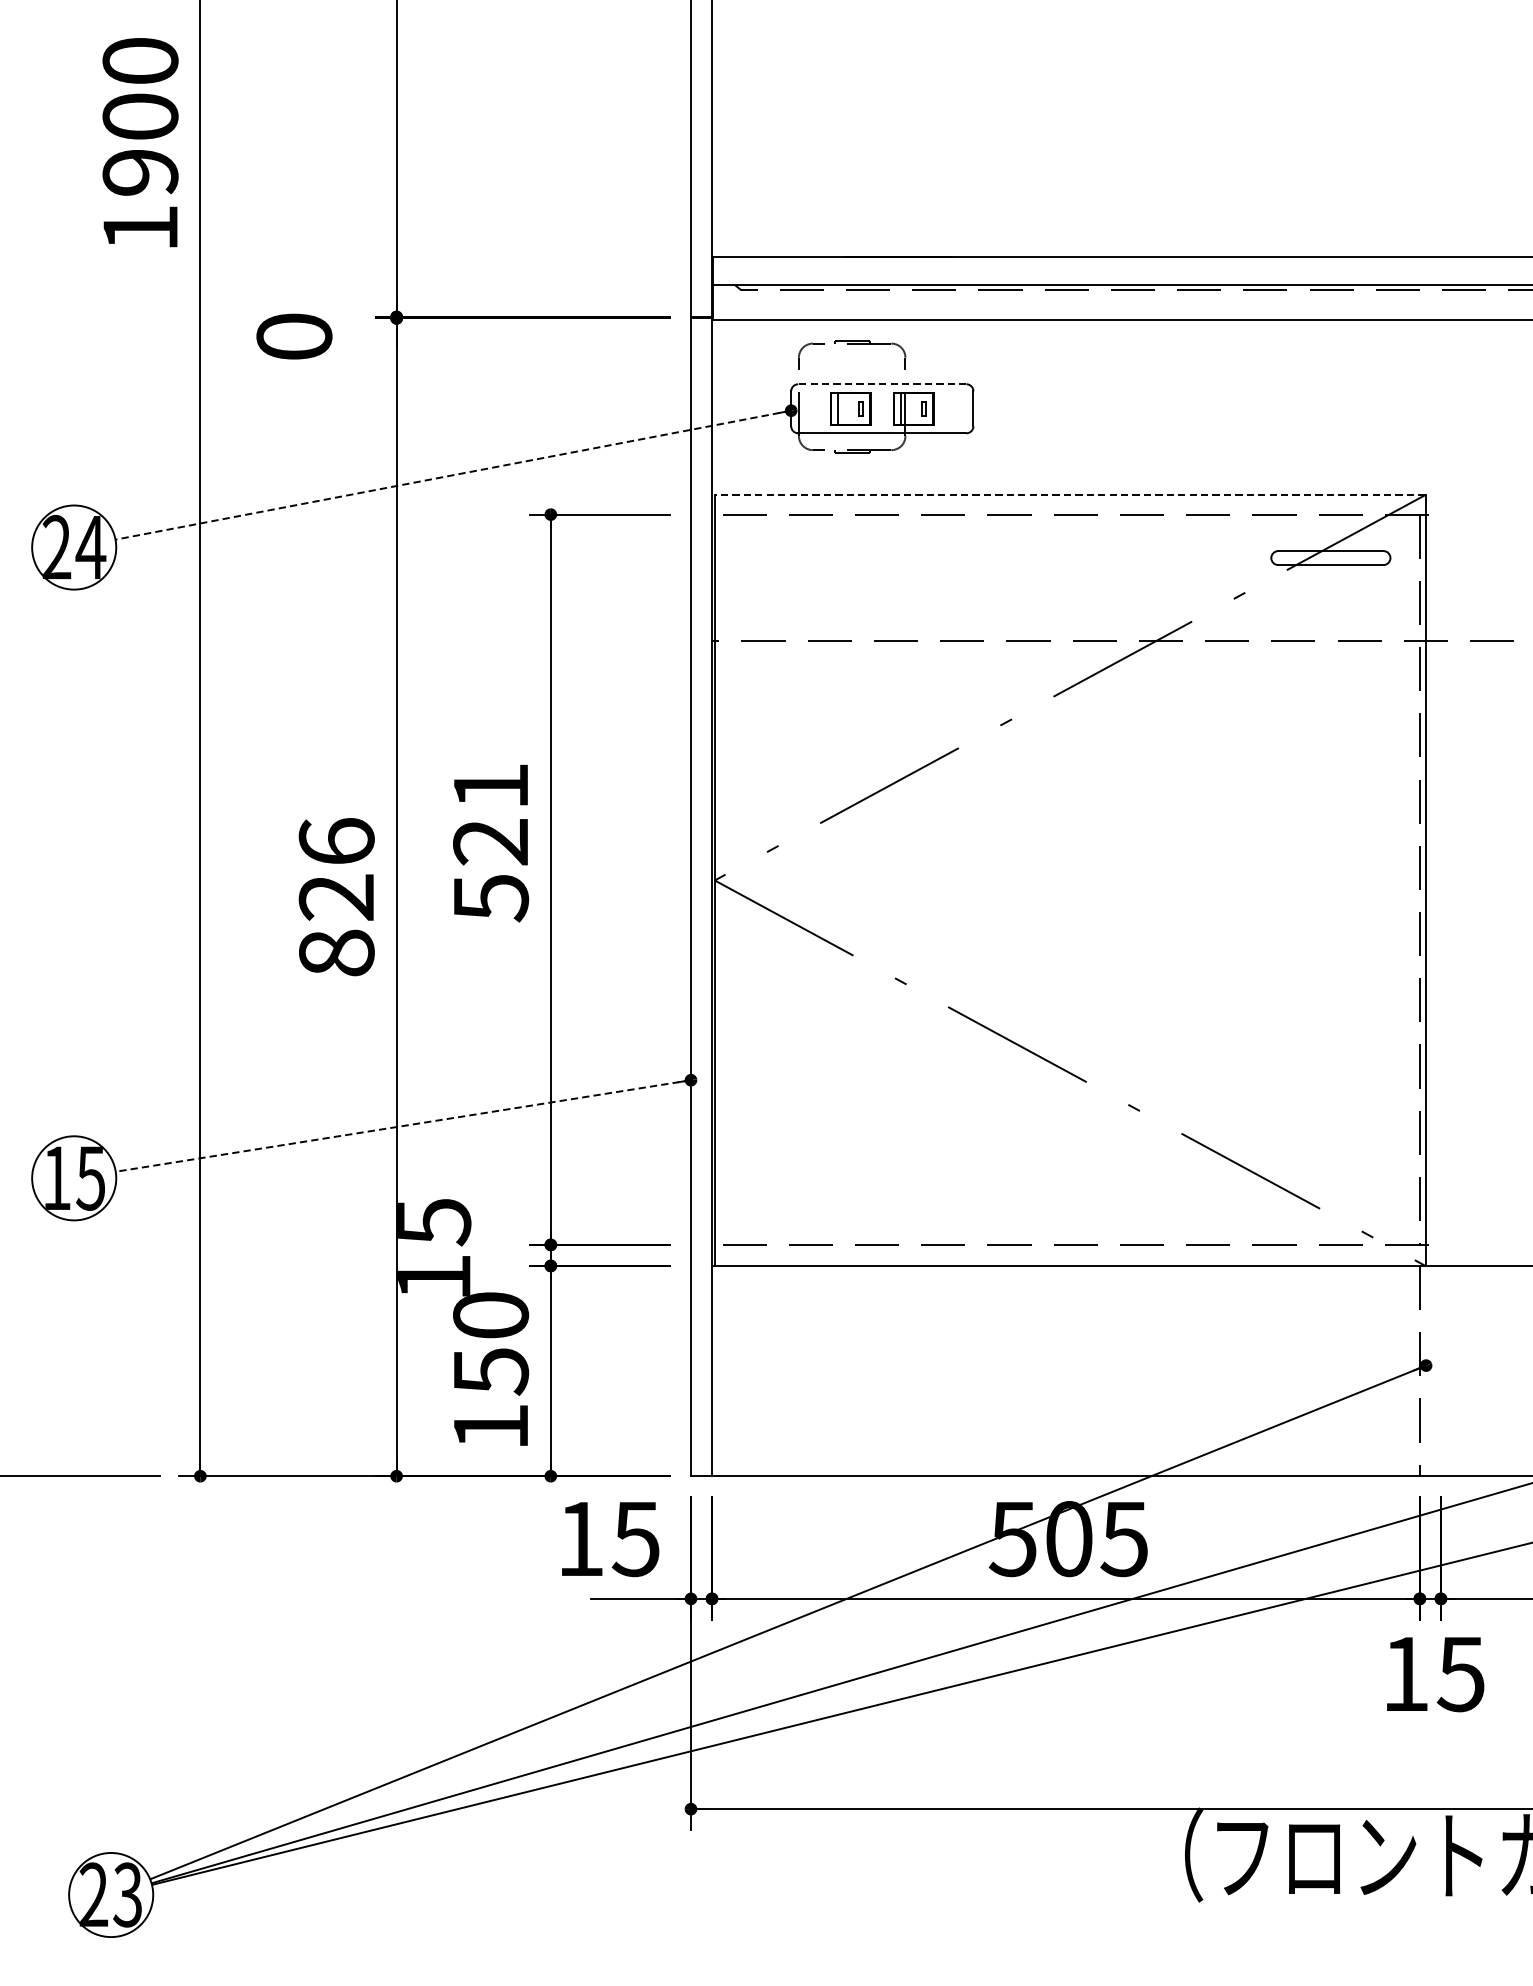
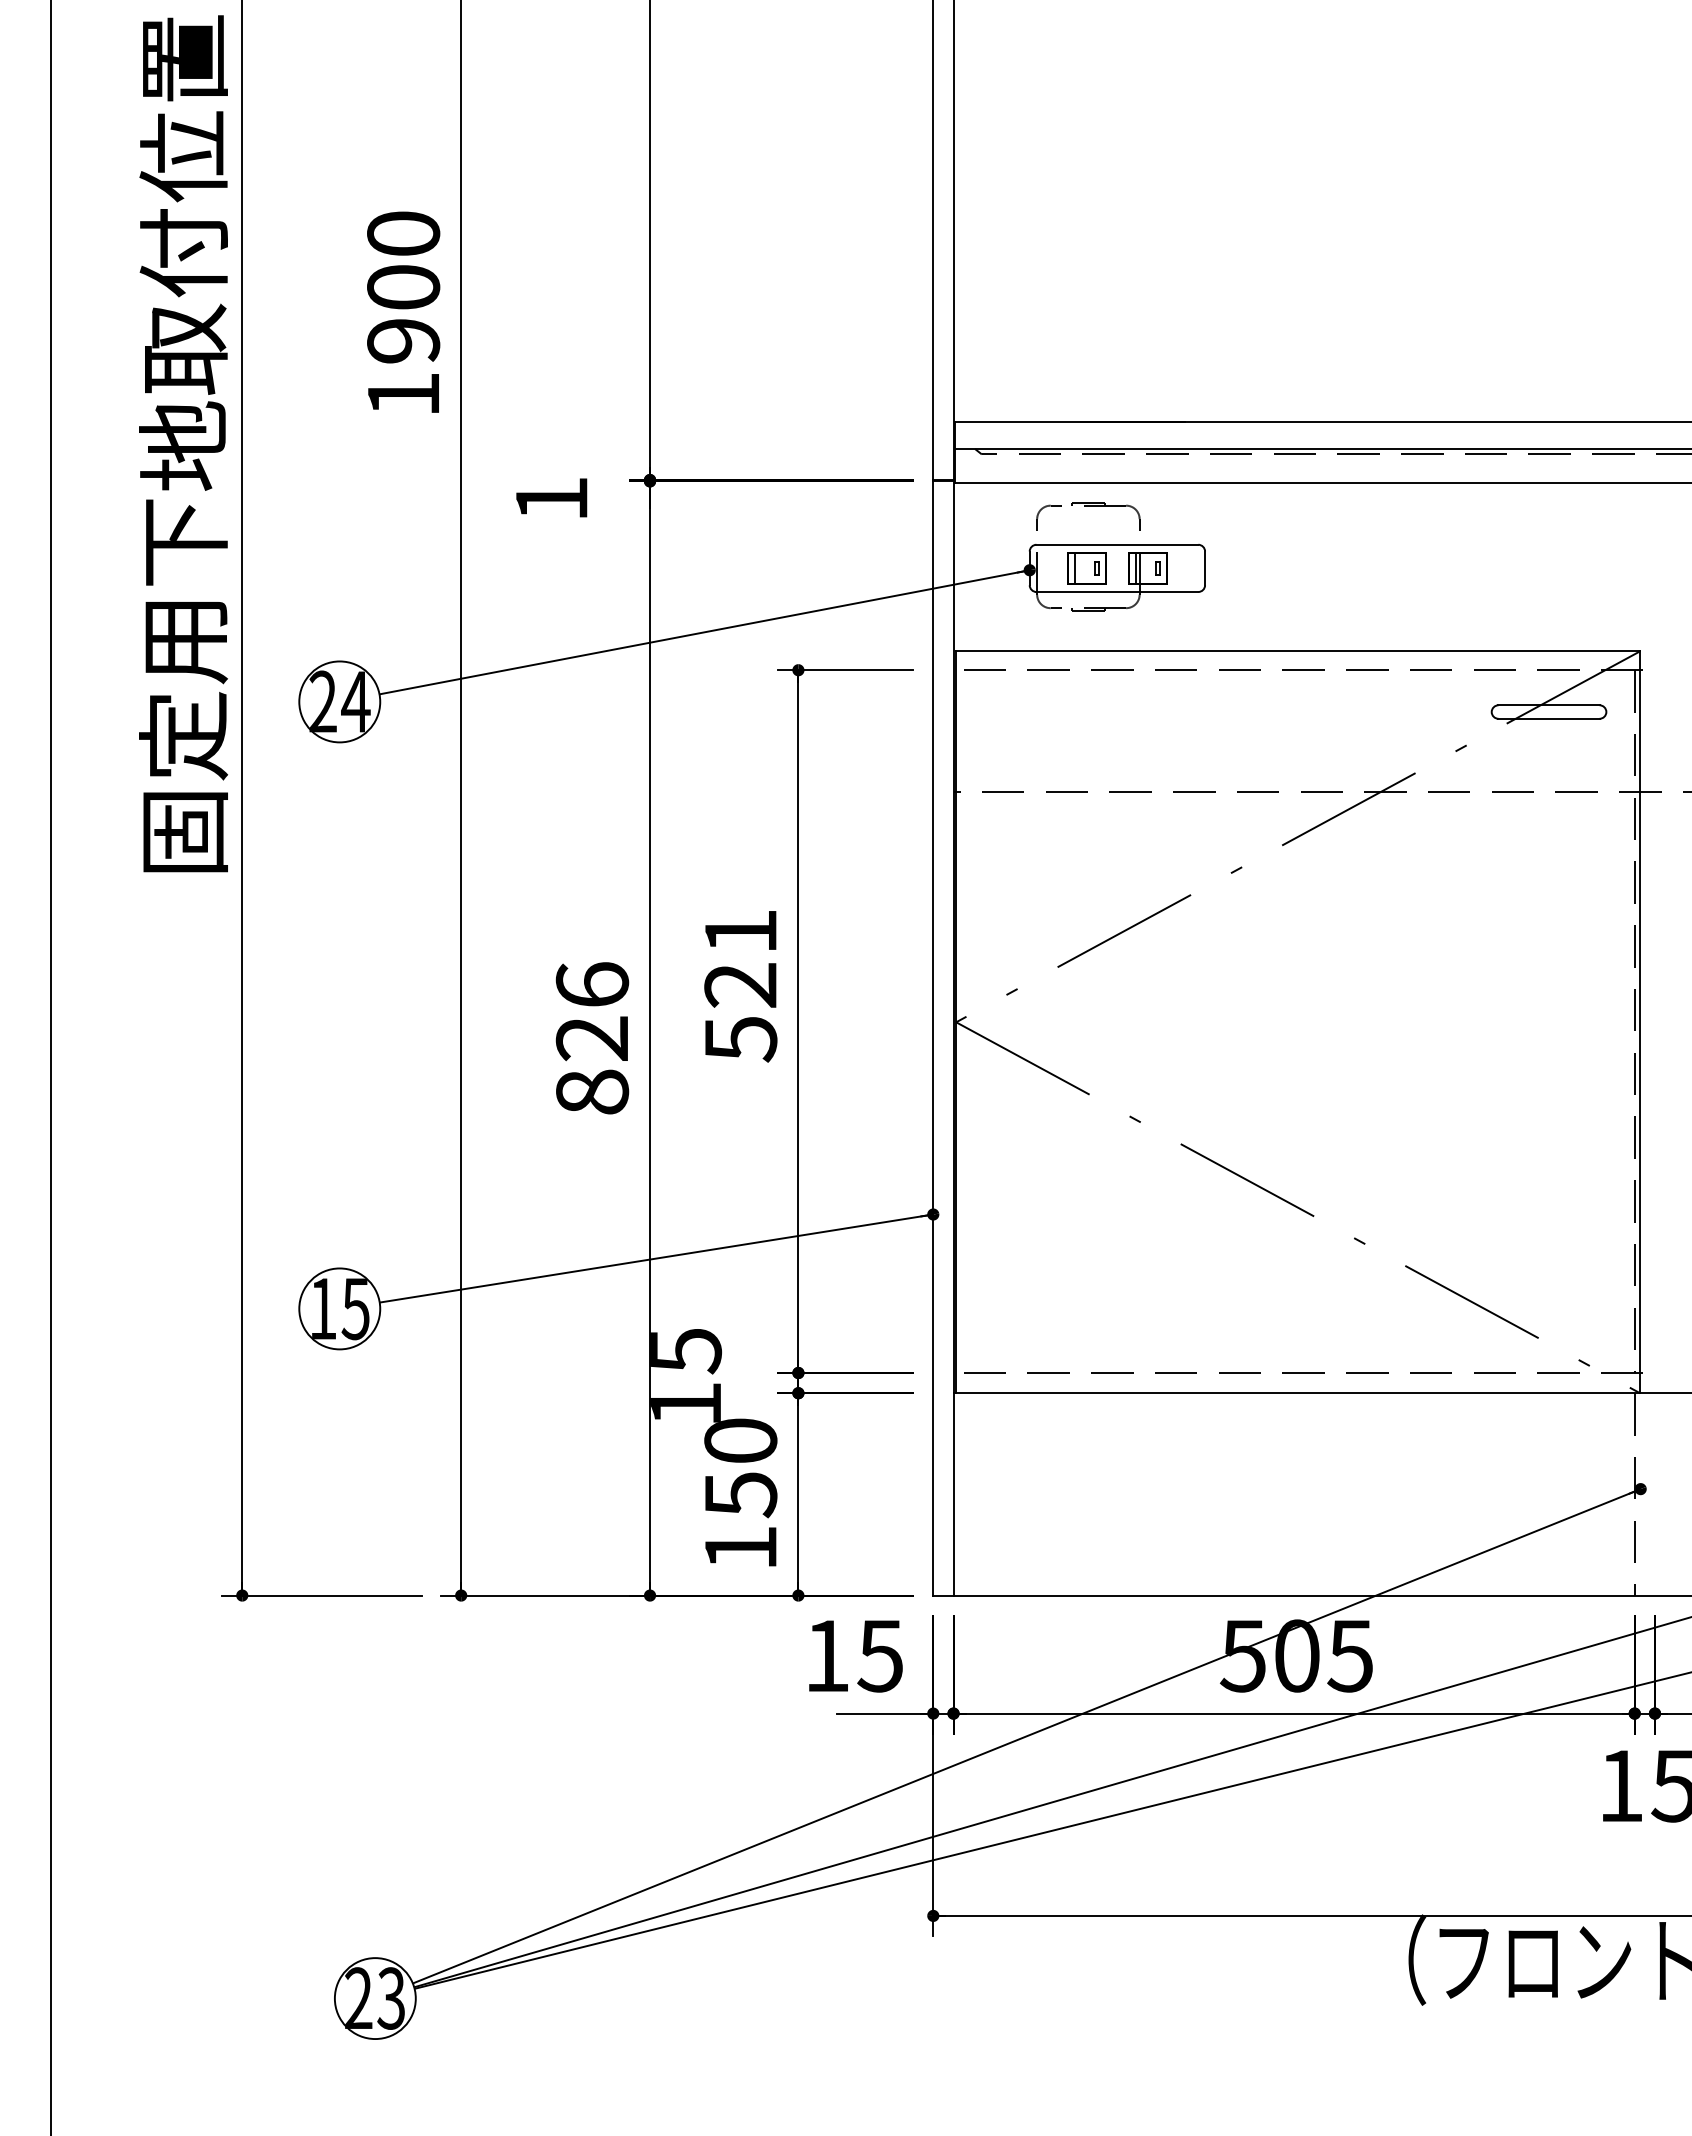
text: (294, 336) -> (551, 498), 0 -> 1
line: (882, 383) -> (1117, 544), dashed -> solid
line: (453, 475) -> (704, 632), dashed -> solid
line: (1070, 495) -> (1298, 651), dashed -> solid
line: (403, 1125) -> (656, 1258), dashed -> solid

